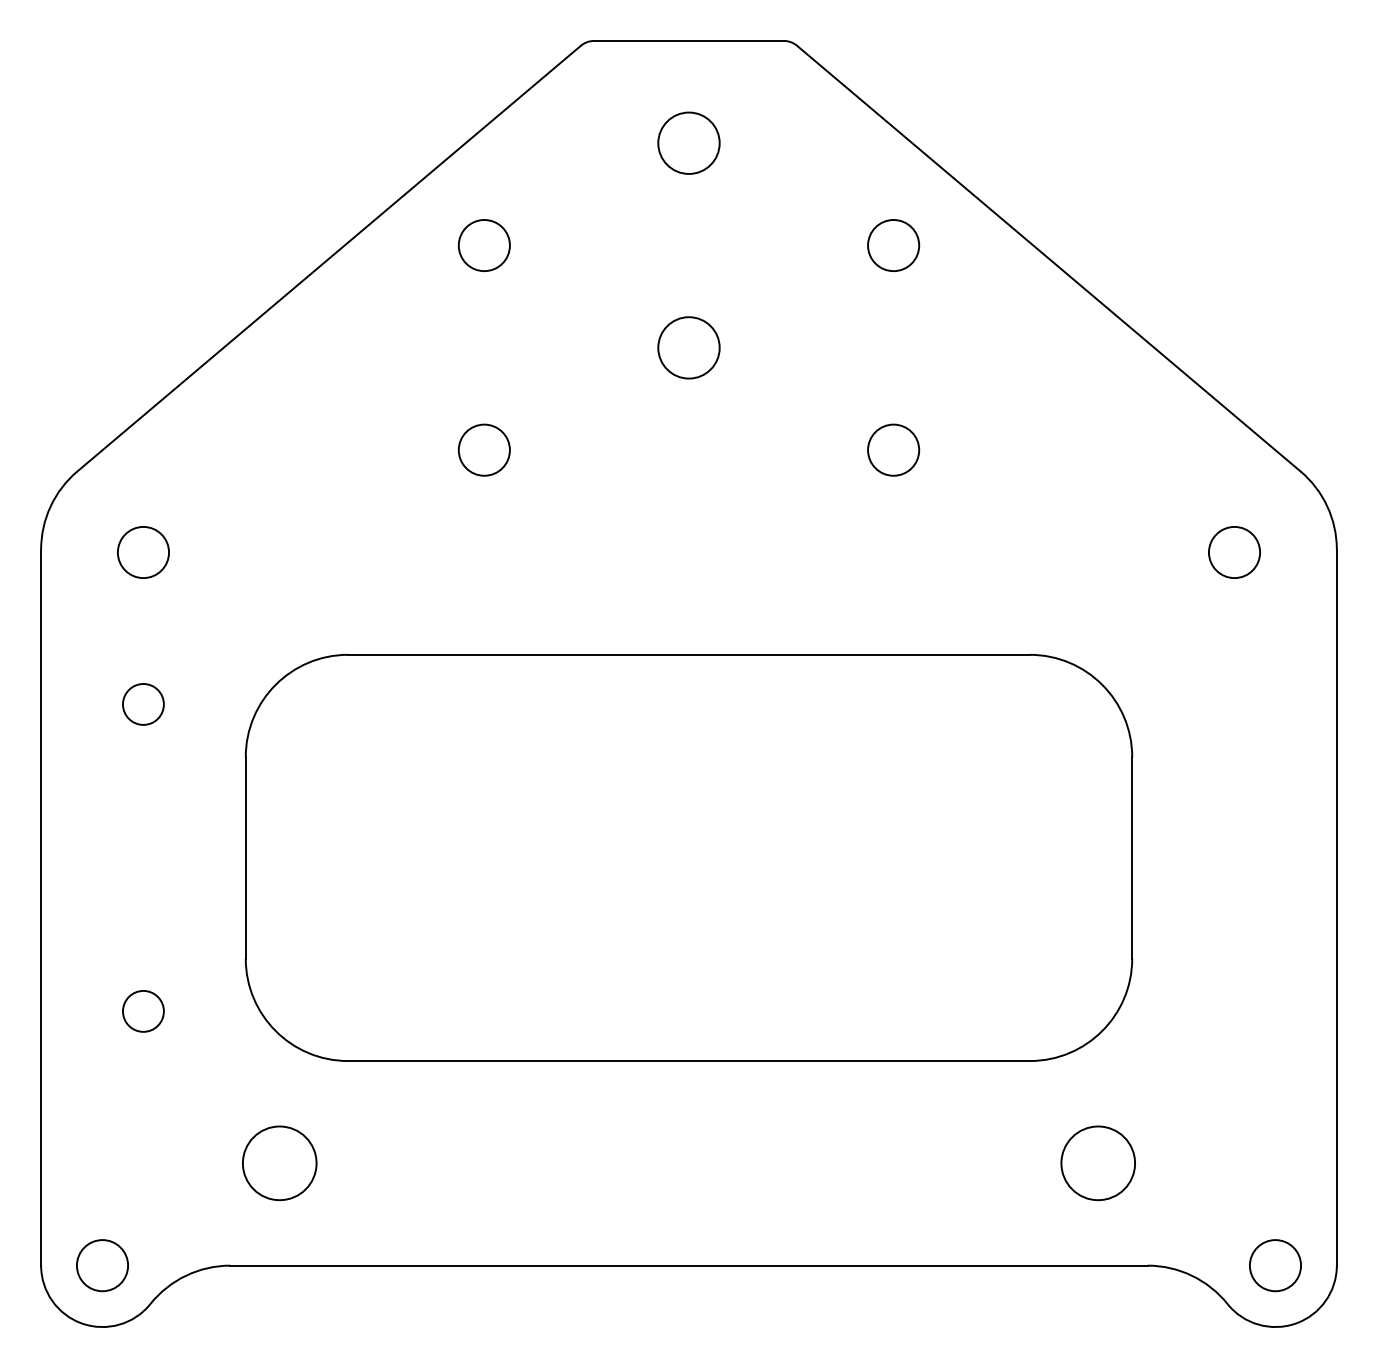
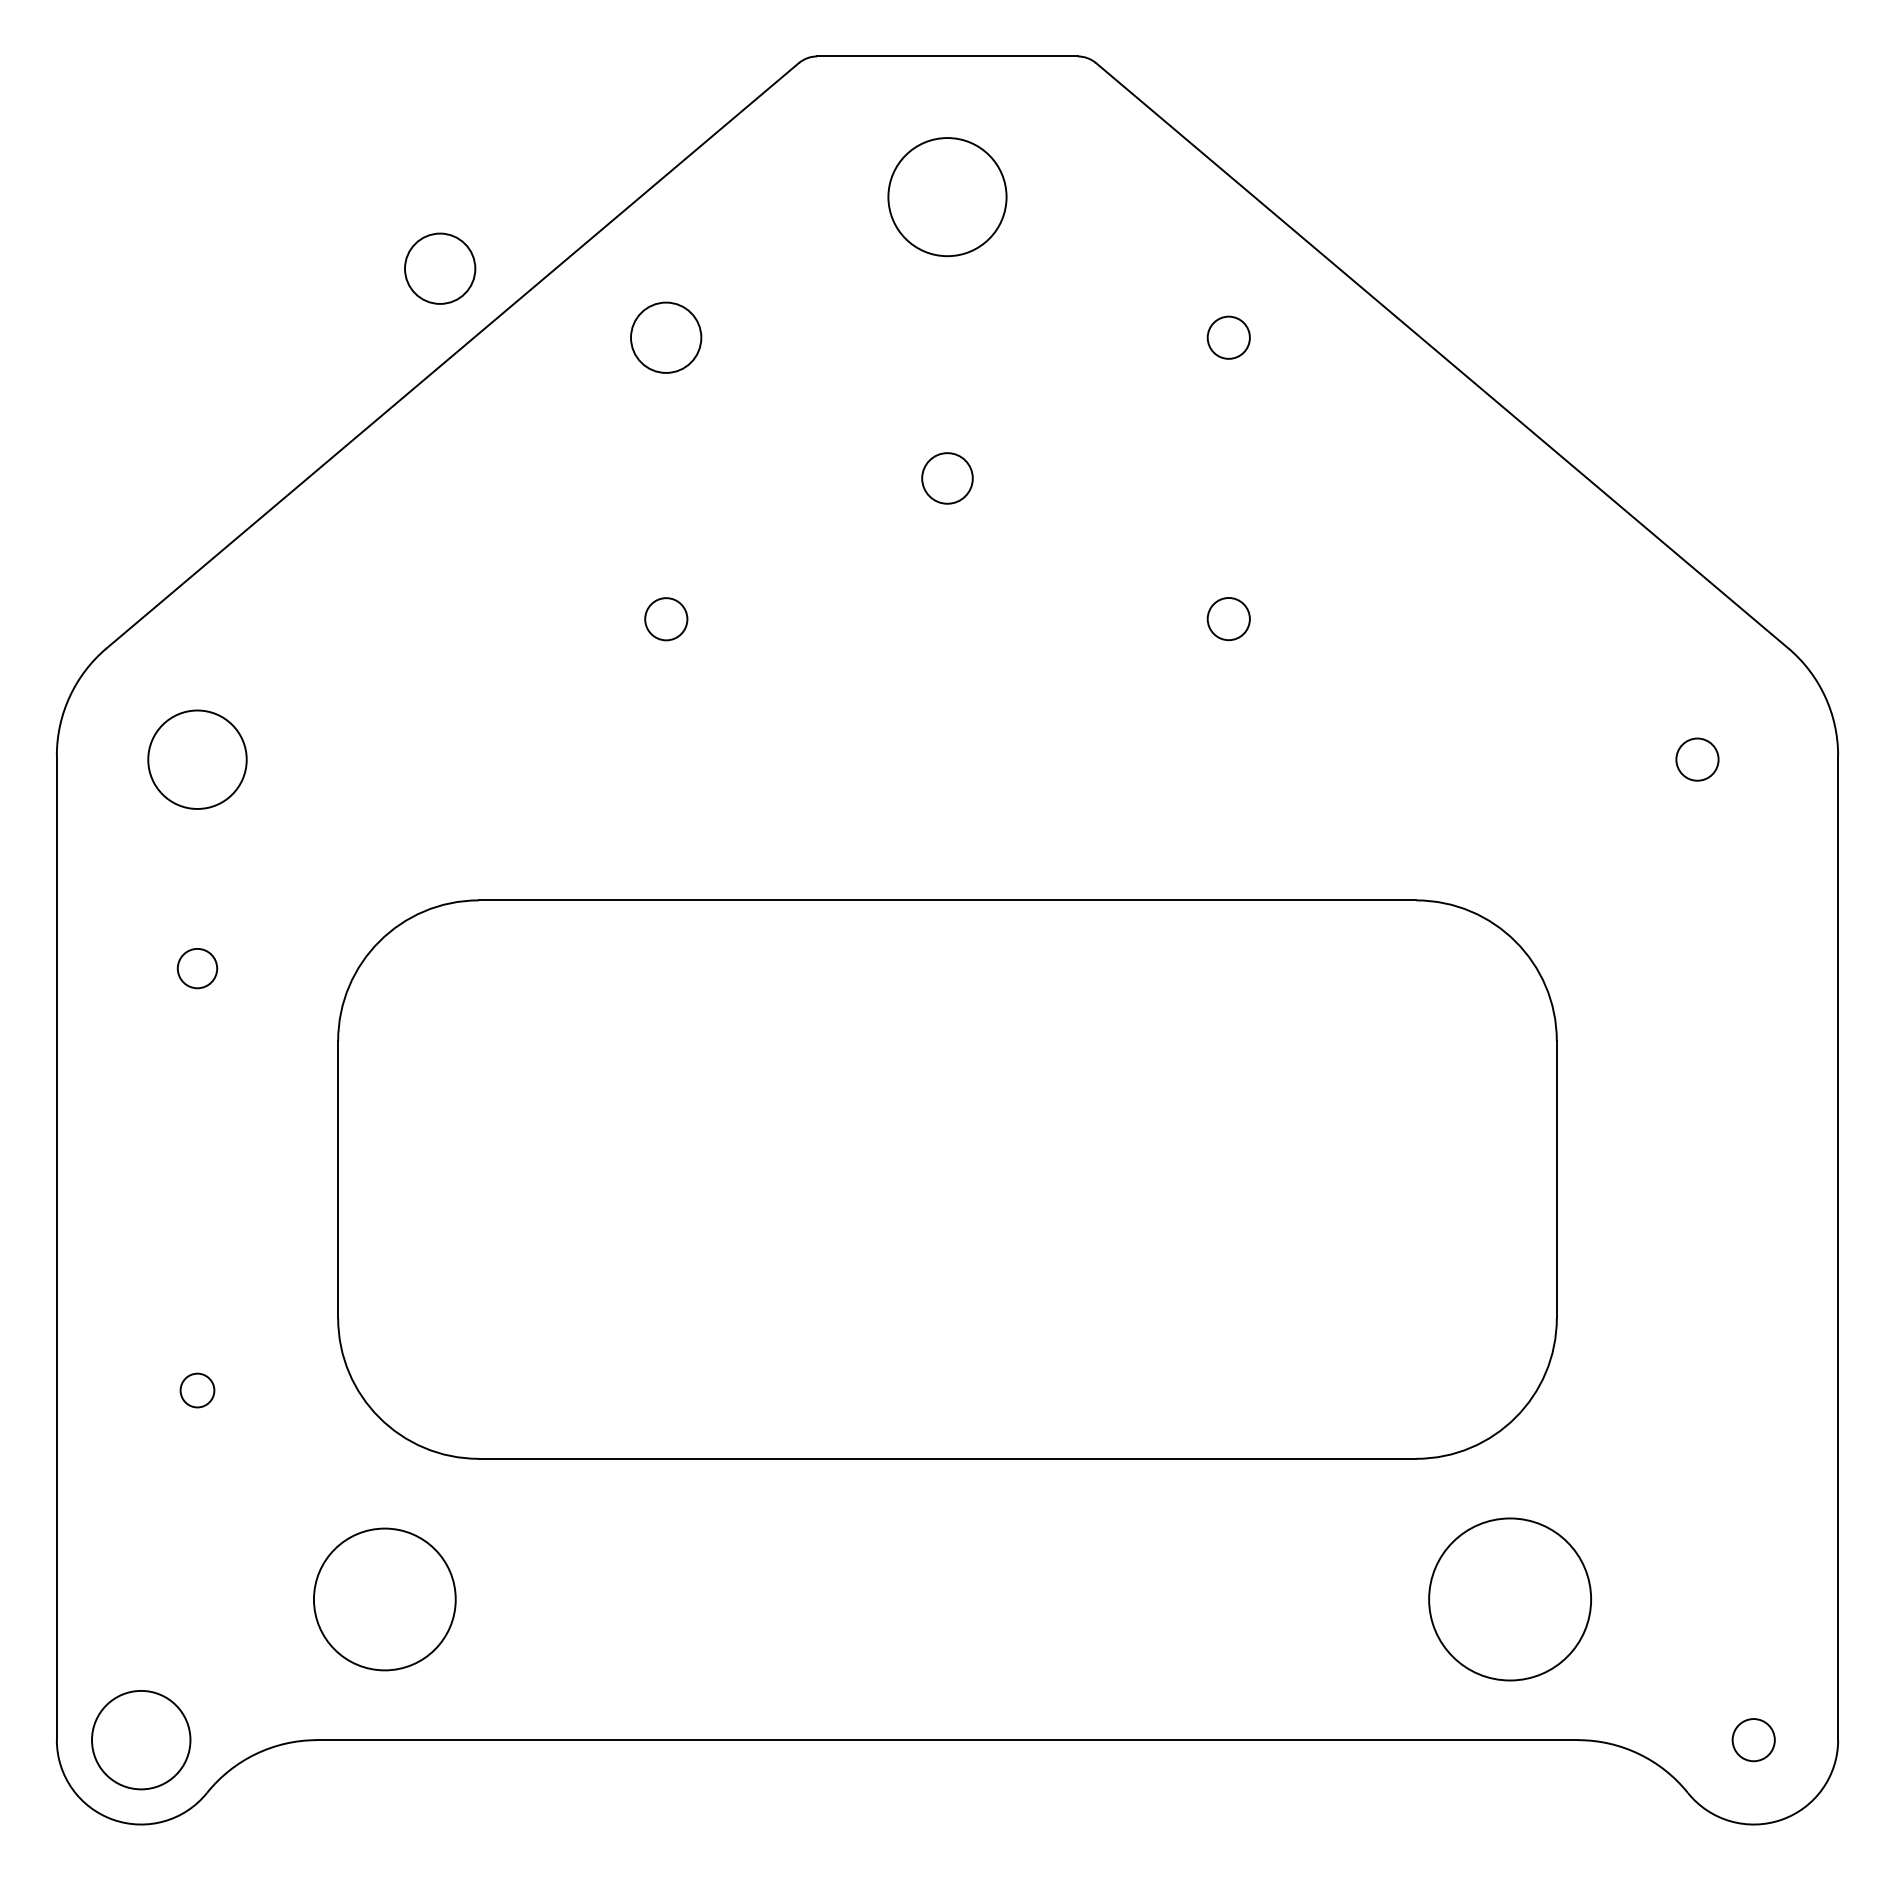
circle: (689, 142) -> (947, 196), size x1.4
circle: (320, 195) -> (440, 268), added
circle: (893, 245) -> (1228, 337), size x0.6
circle: (689, 347) -> (947, 478), size x0.6
circle: (893, 449) -> (1228, 618), size x0.6
circle: (484, 450) -> (666, 619), size x0.6
circle: (143, 552) -> (197, 759), size x1.4
circle: (1234, 552) -> (1697, 759), size x0.6
circle: (143, 704) -> (197, 968), size x0.7
circle: (143, 1011) -> (197, 1390), size x0.6
circle: (279, 1163) -> (384, 1599), size x1.4
circle: (1097, 1163) -> (1509, 1599), size x1.6
circle: (102, 1265) -> (141, 1739), size x1.4
circle: (1275, 1265) -> (1753, 1739), size x0.6

